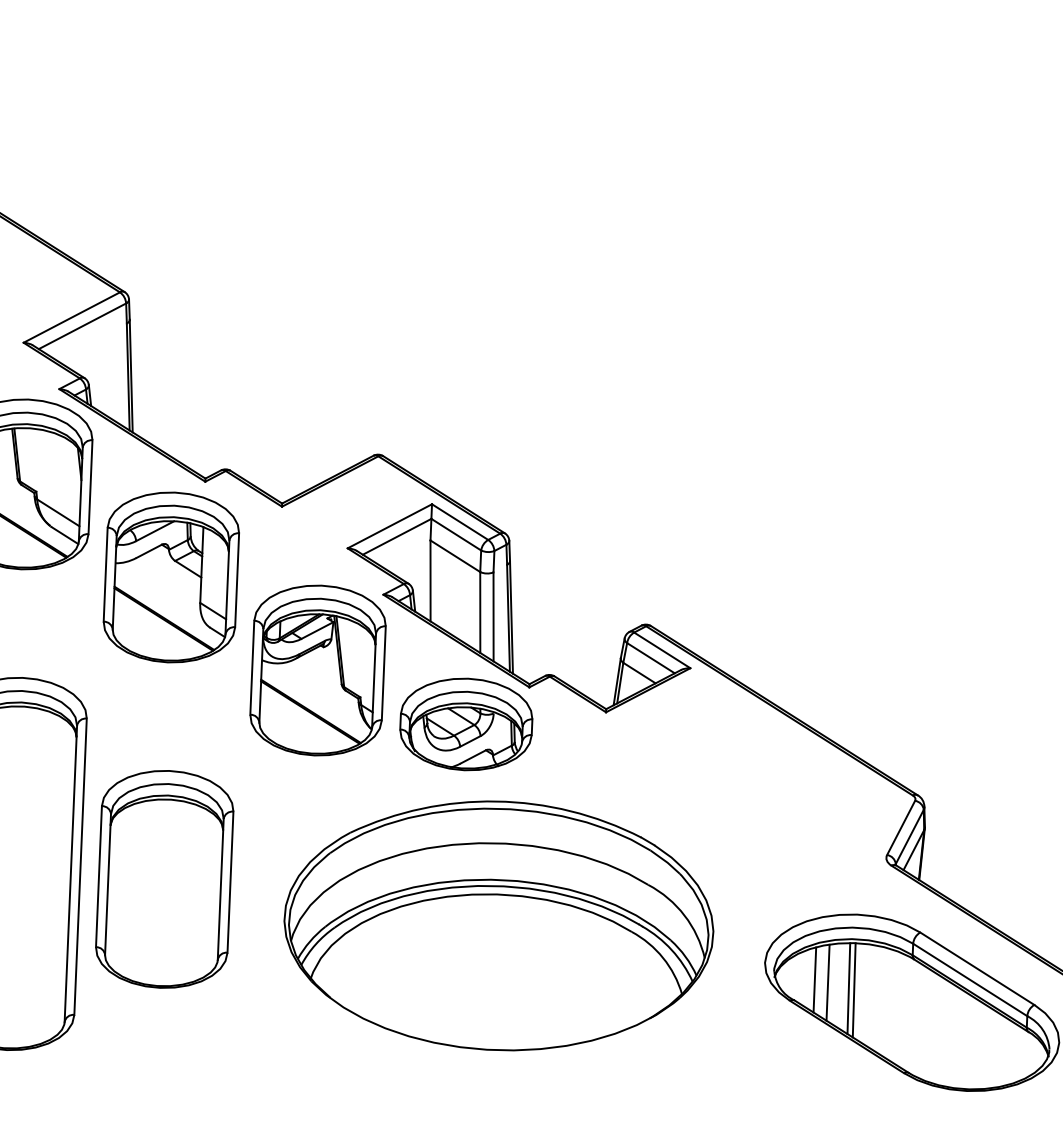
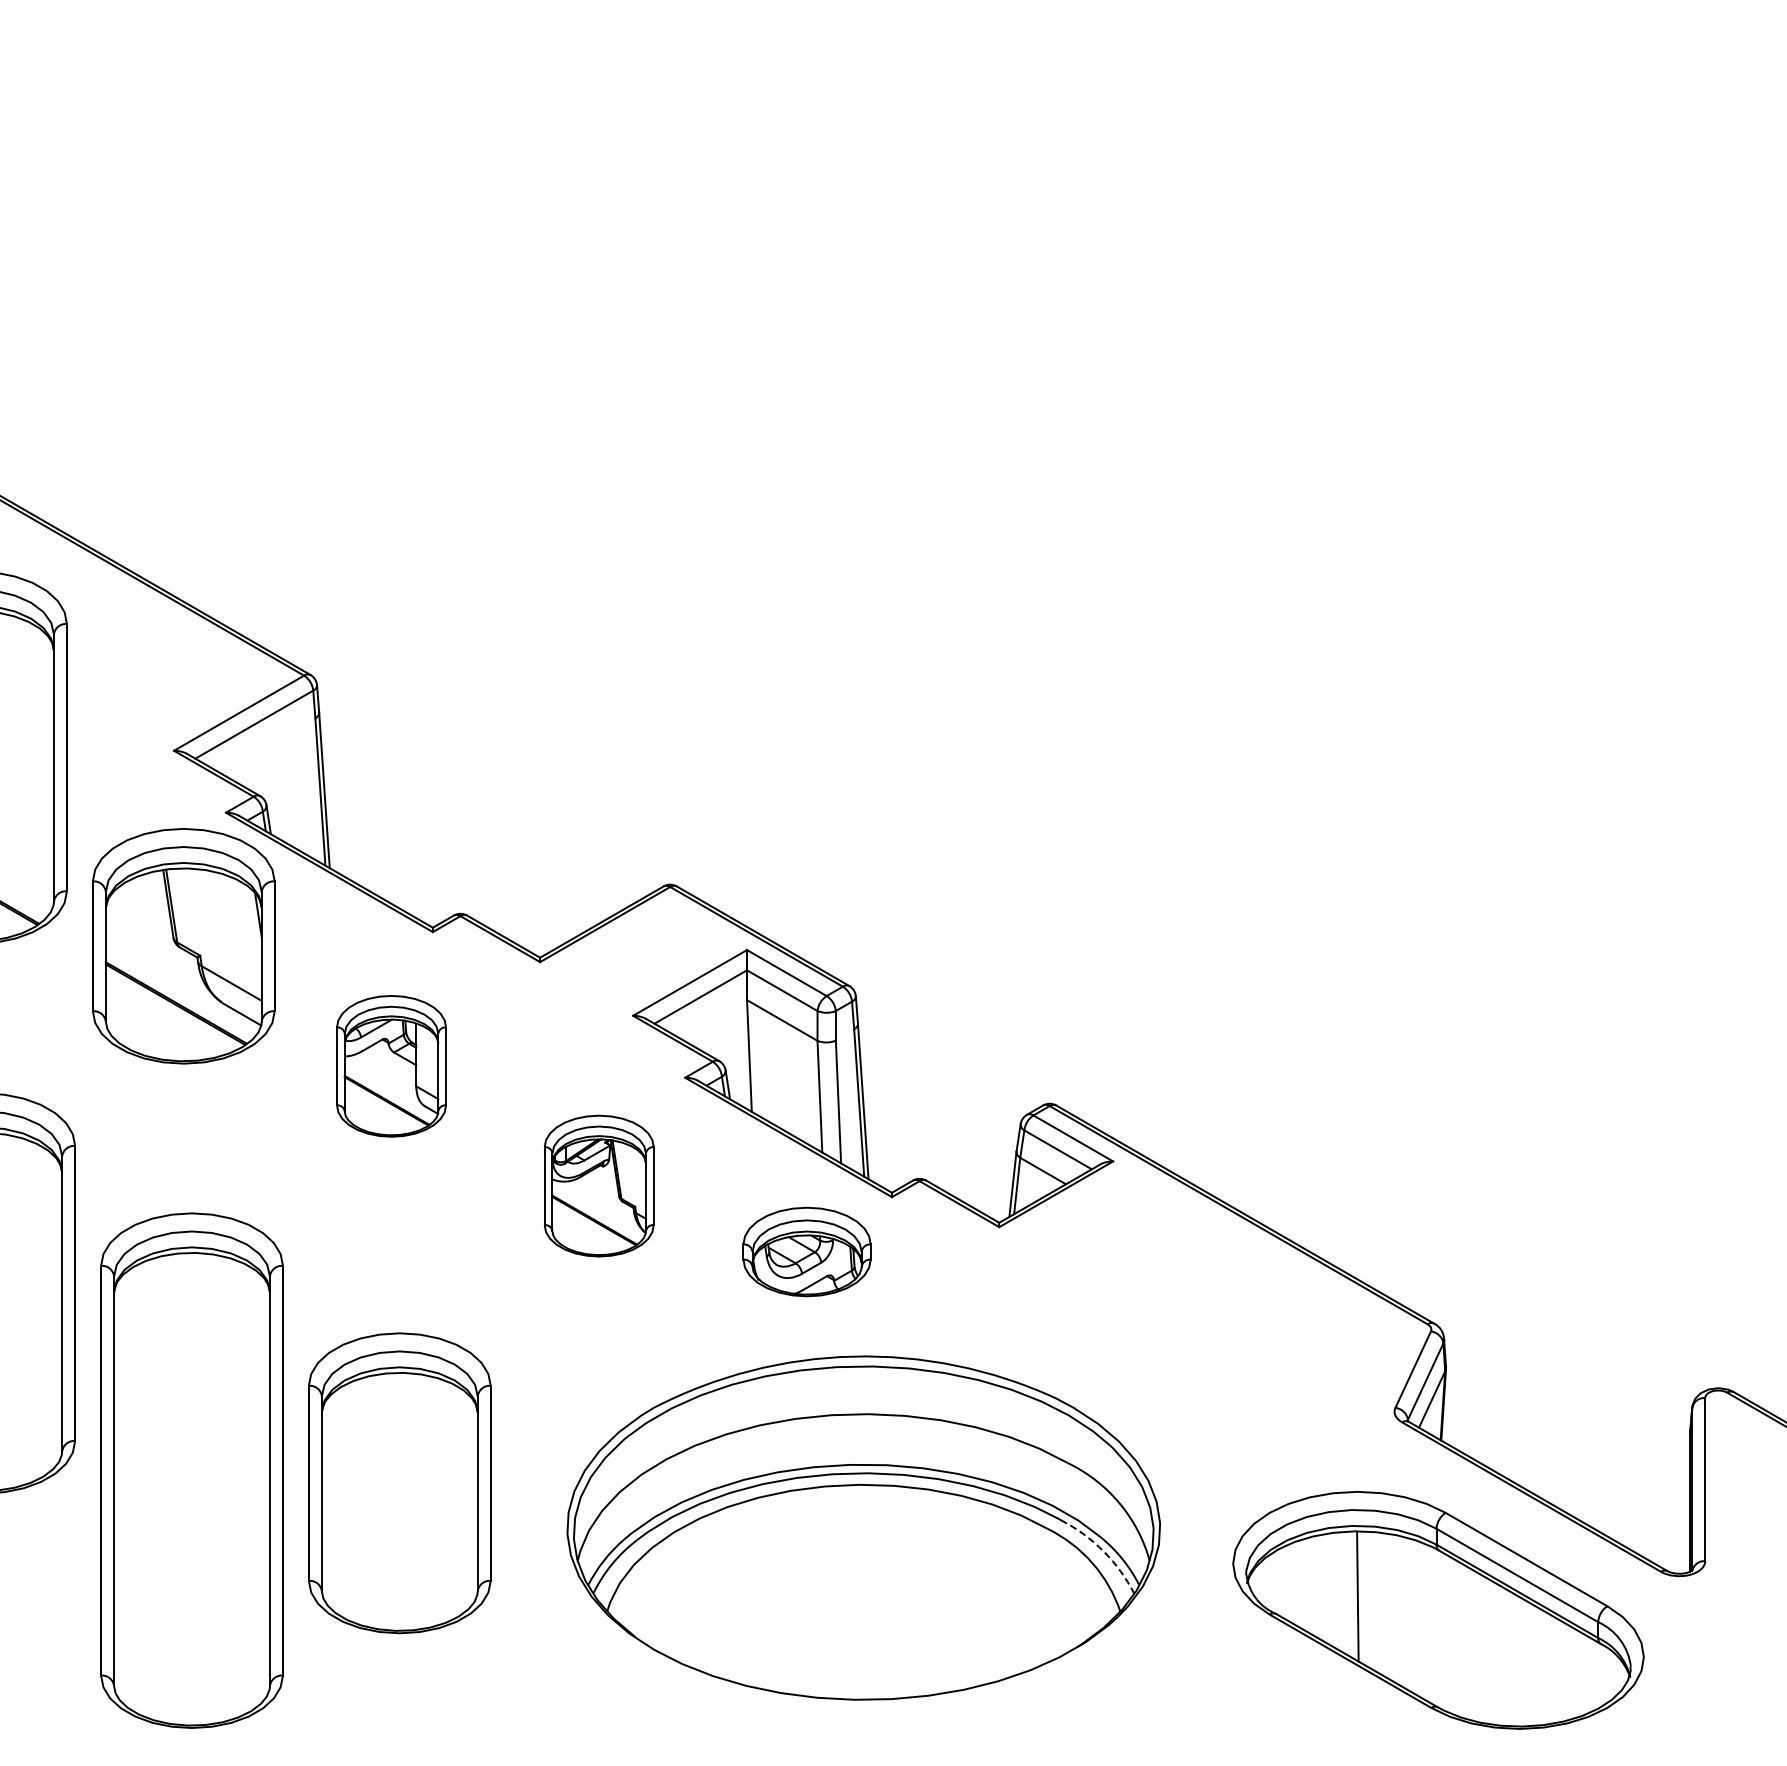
part: (171, 577) -> (391, 1066), size x0.6
part: (317, 670) -> (598, 1185), size x0.6
part: (465, 724) -> (806, 1251), size x0.7
arc: (671, 950) -> (1103, 1551), solid -> dashed
line: (814, 979) -> (1302, 1584), removed
line: (828, 982) -> (1321, 1587), removed
line: (848, 988) -> (1350, 1594), removed

